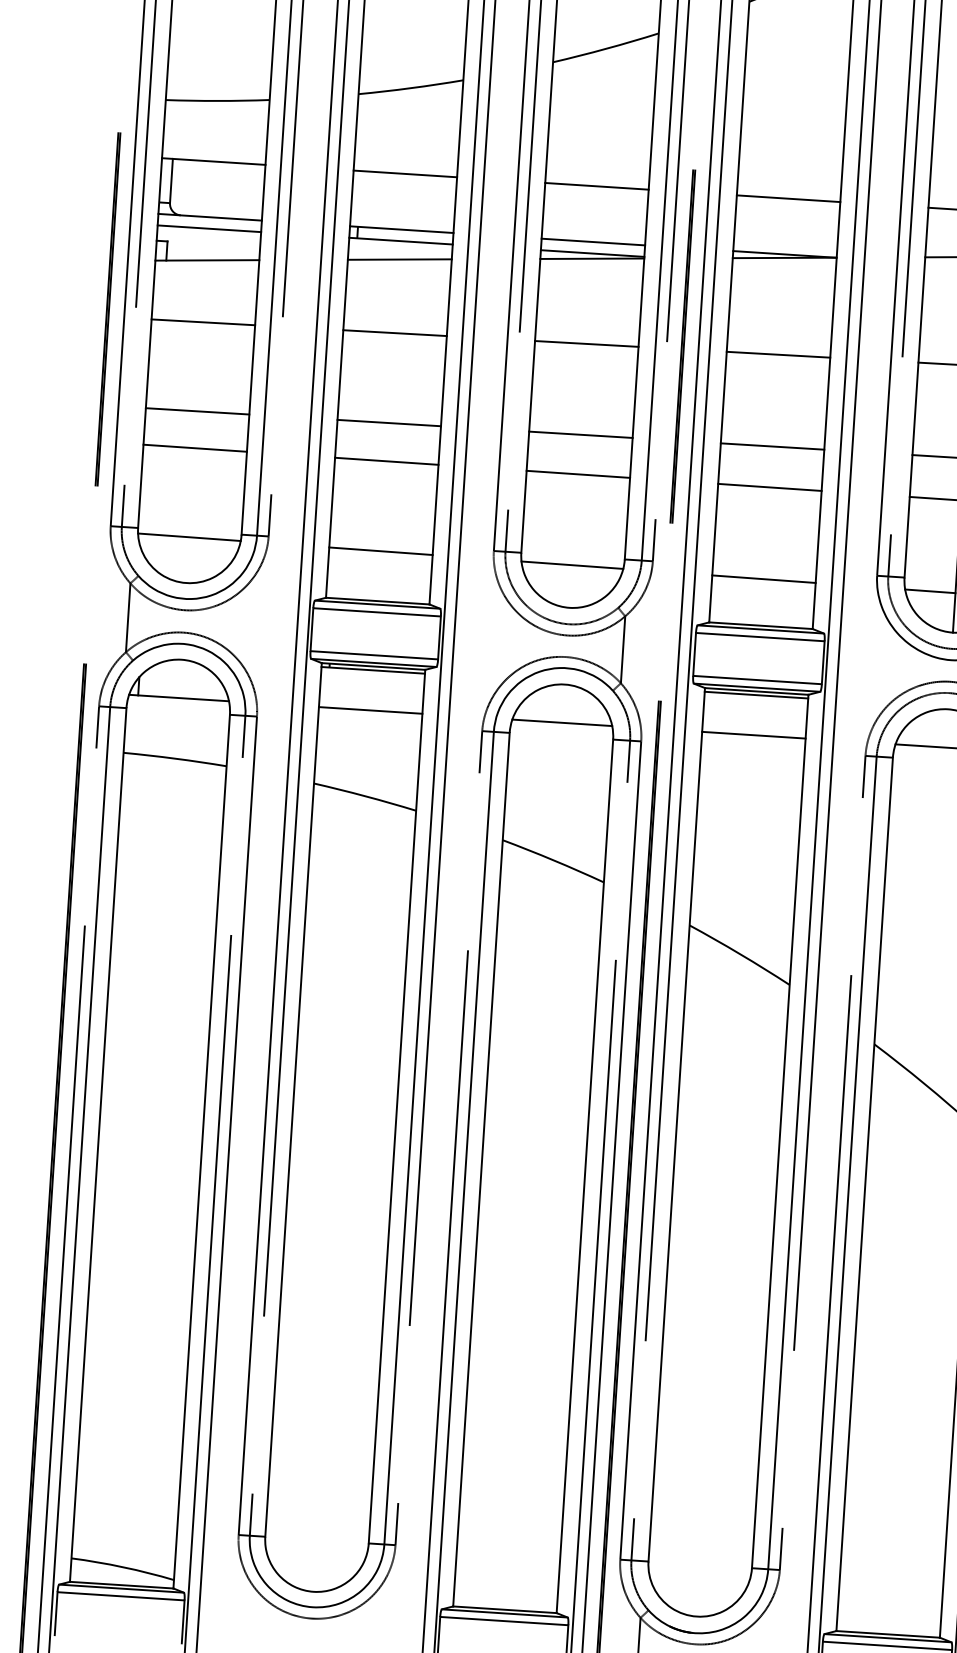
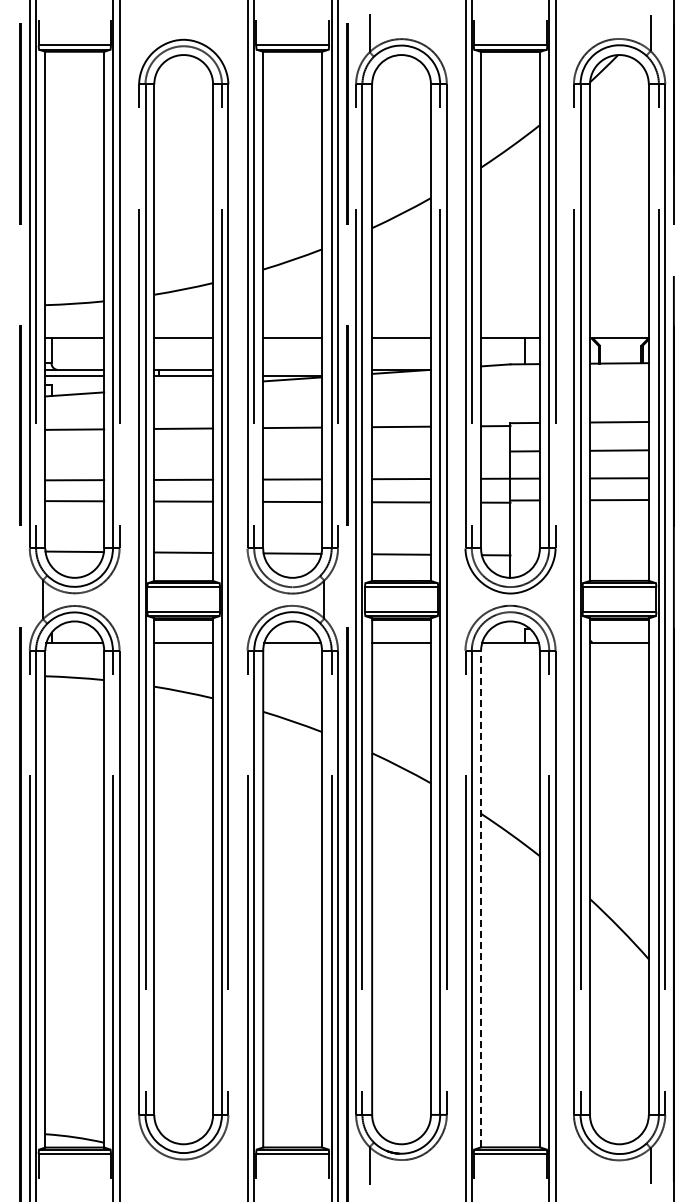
line: (593, 241) -> (292, 369), removed
line: (399, 258) -> (183, 386), removed
line: (865, 1193) -> (481, 898), solid -> dashed

